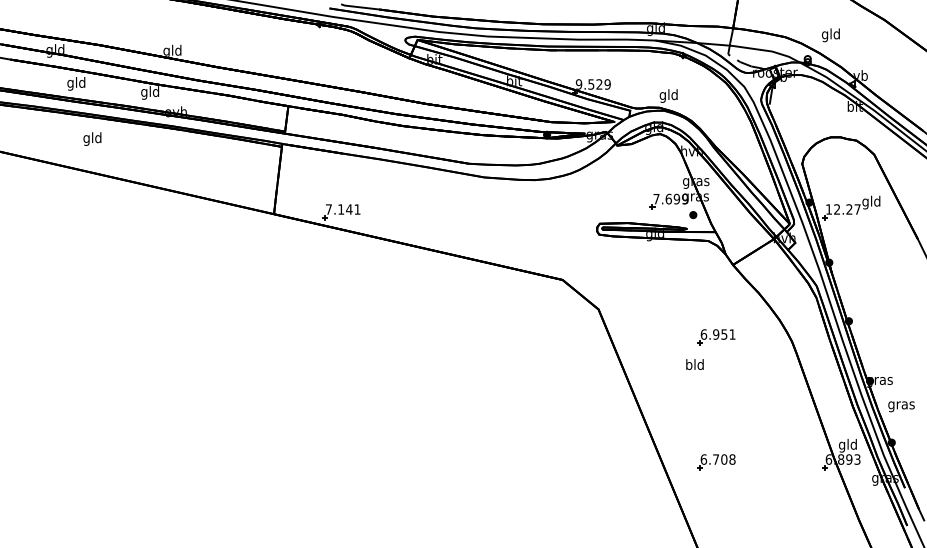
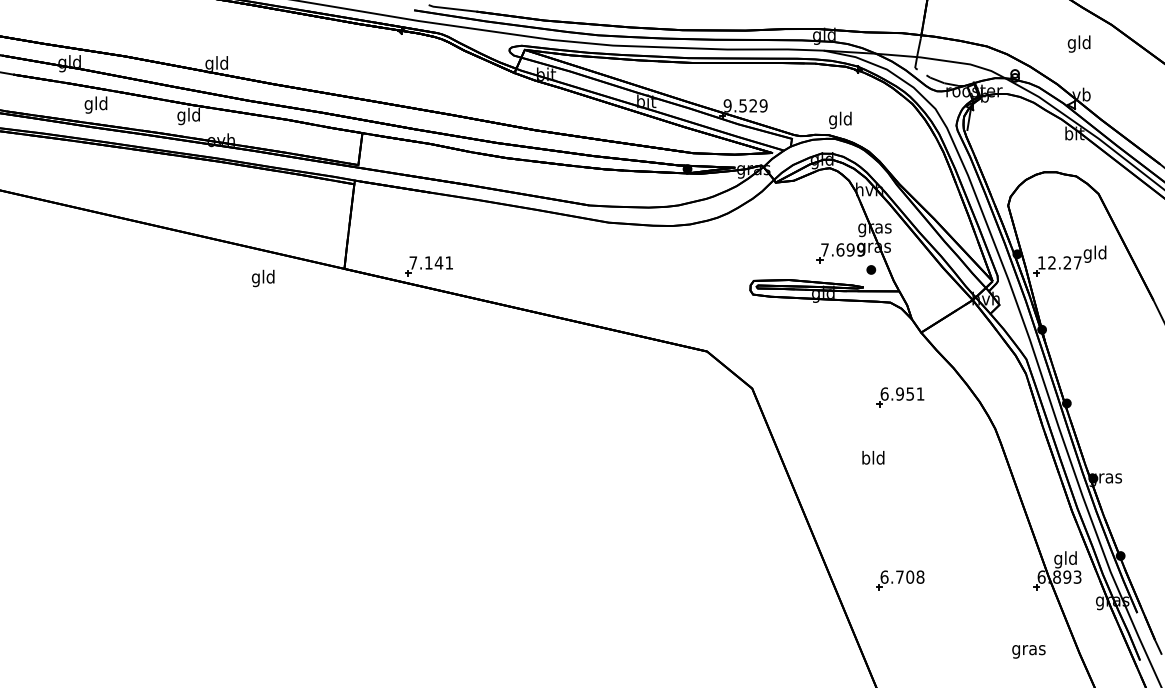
text: (830, 34) -> (1078, 43), moved
text: (91, 139) -> (262, 278), moved
part: (716, 337) -> (900, 397), moved
text: (901, 406) -> (1028, 651), moved

